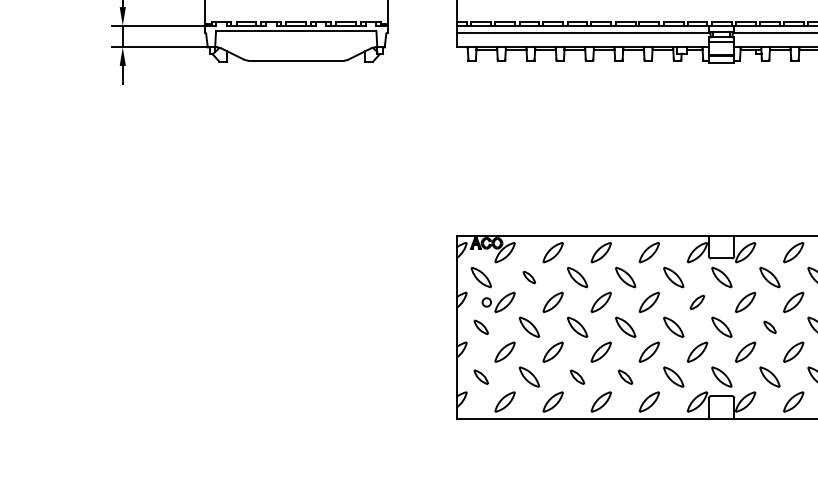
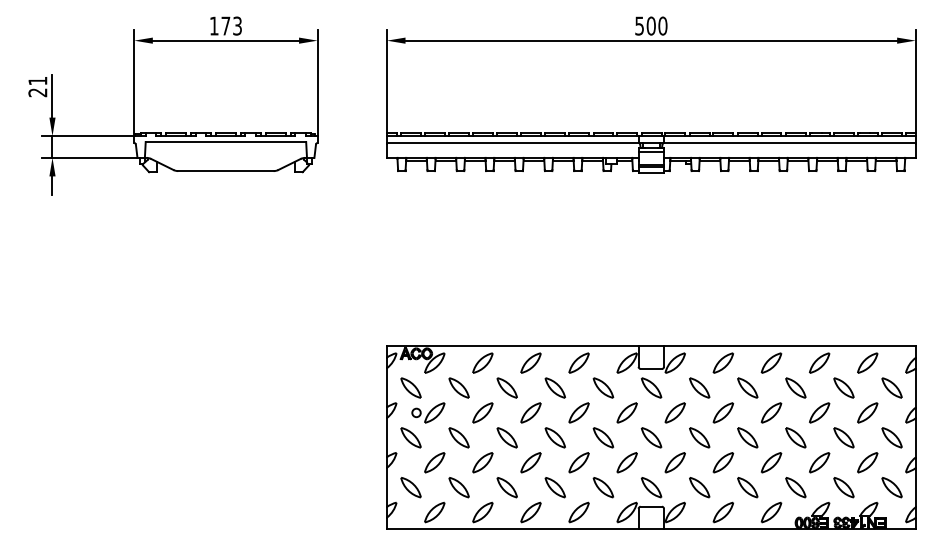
part: (528, 277) -> (458, 387), size x1.67
part: (696, 302) -> (626, 412), size x1.43
part: (480, 327) -> (410, 437), size x1.43
part: (769, 327) -> (699, 437), size x1.67
part: (480, 377) -> (410, 487), size x1.43
part: (576, 377) -> (506, 487), size x1.43
part: (624, 377) -> (554, 487), size x1.43

